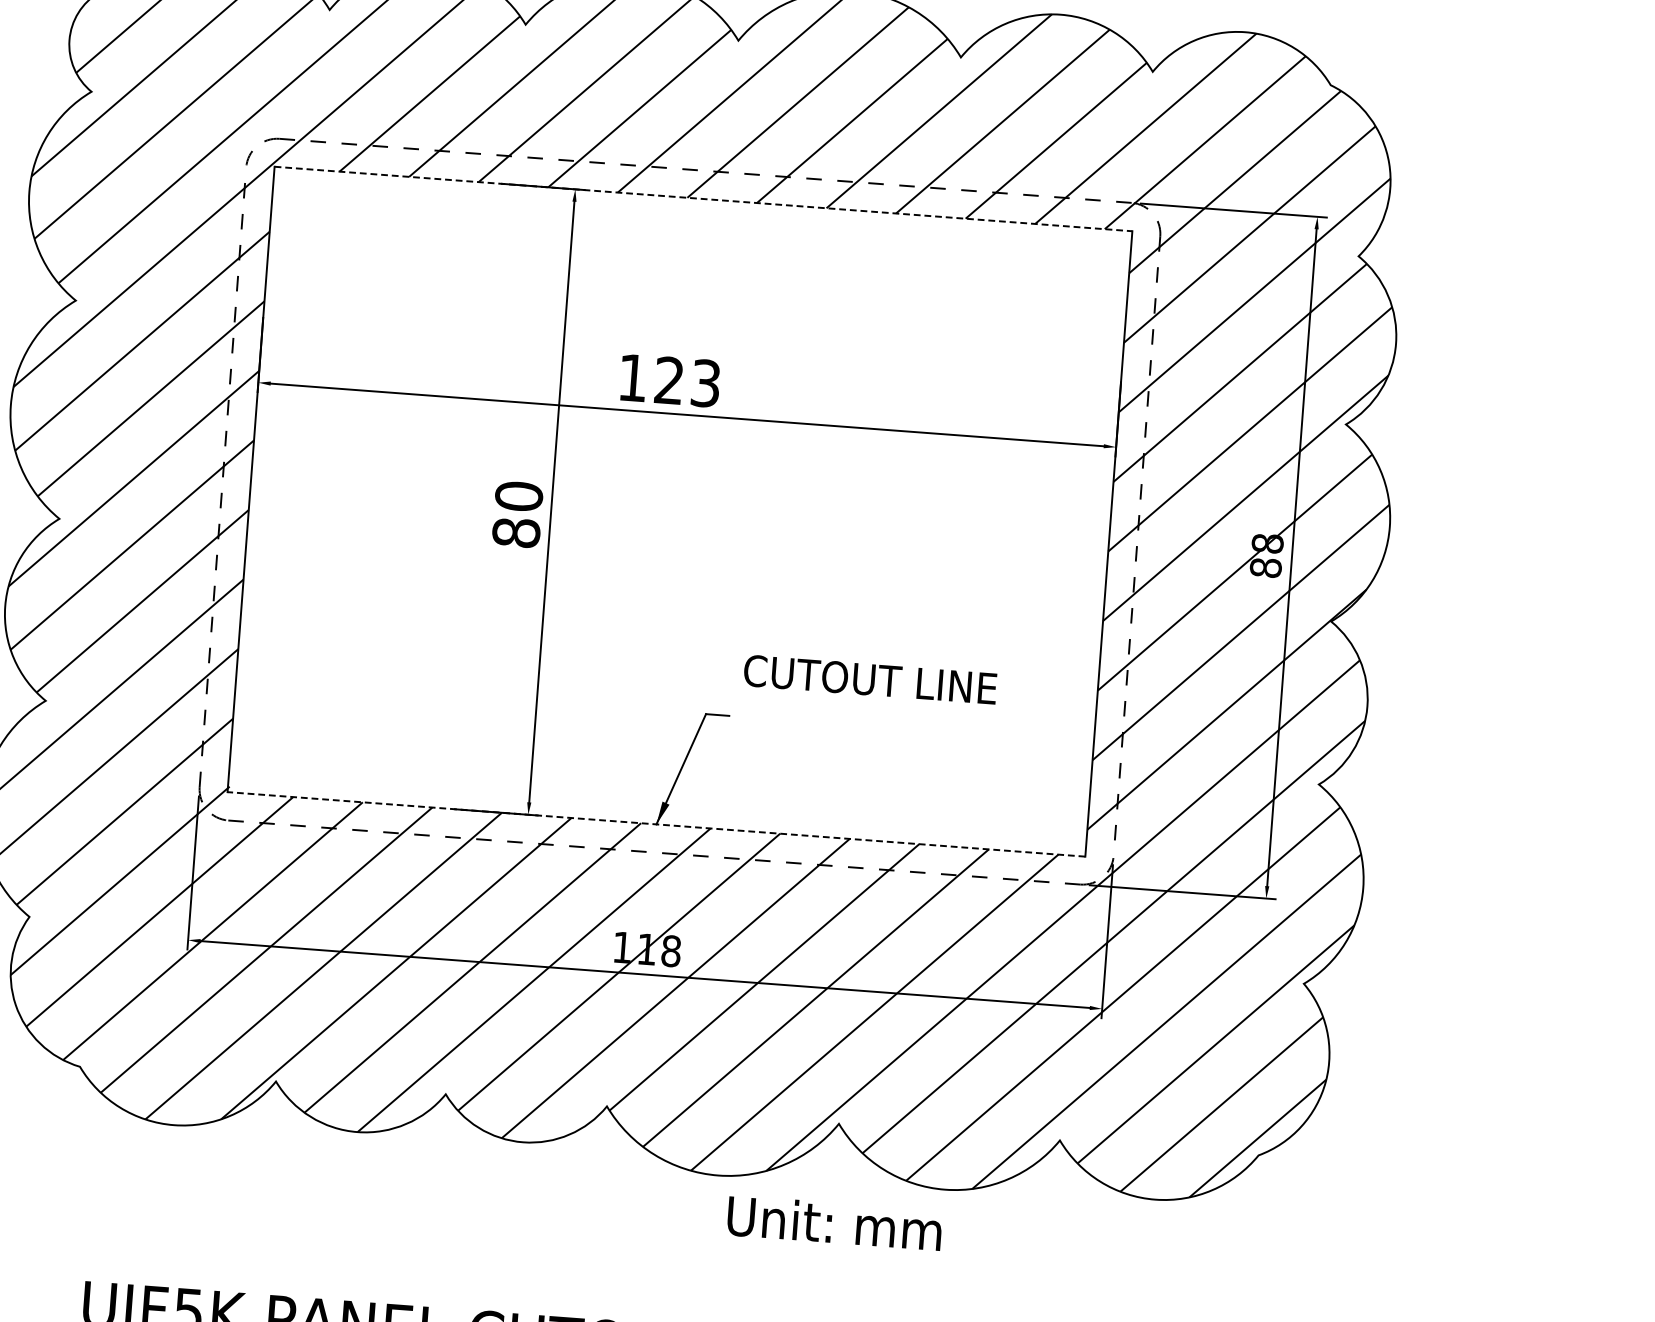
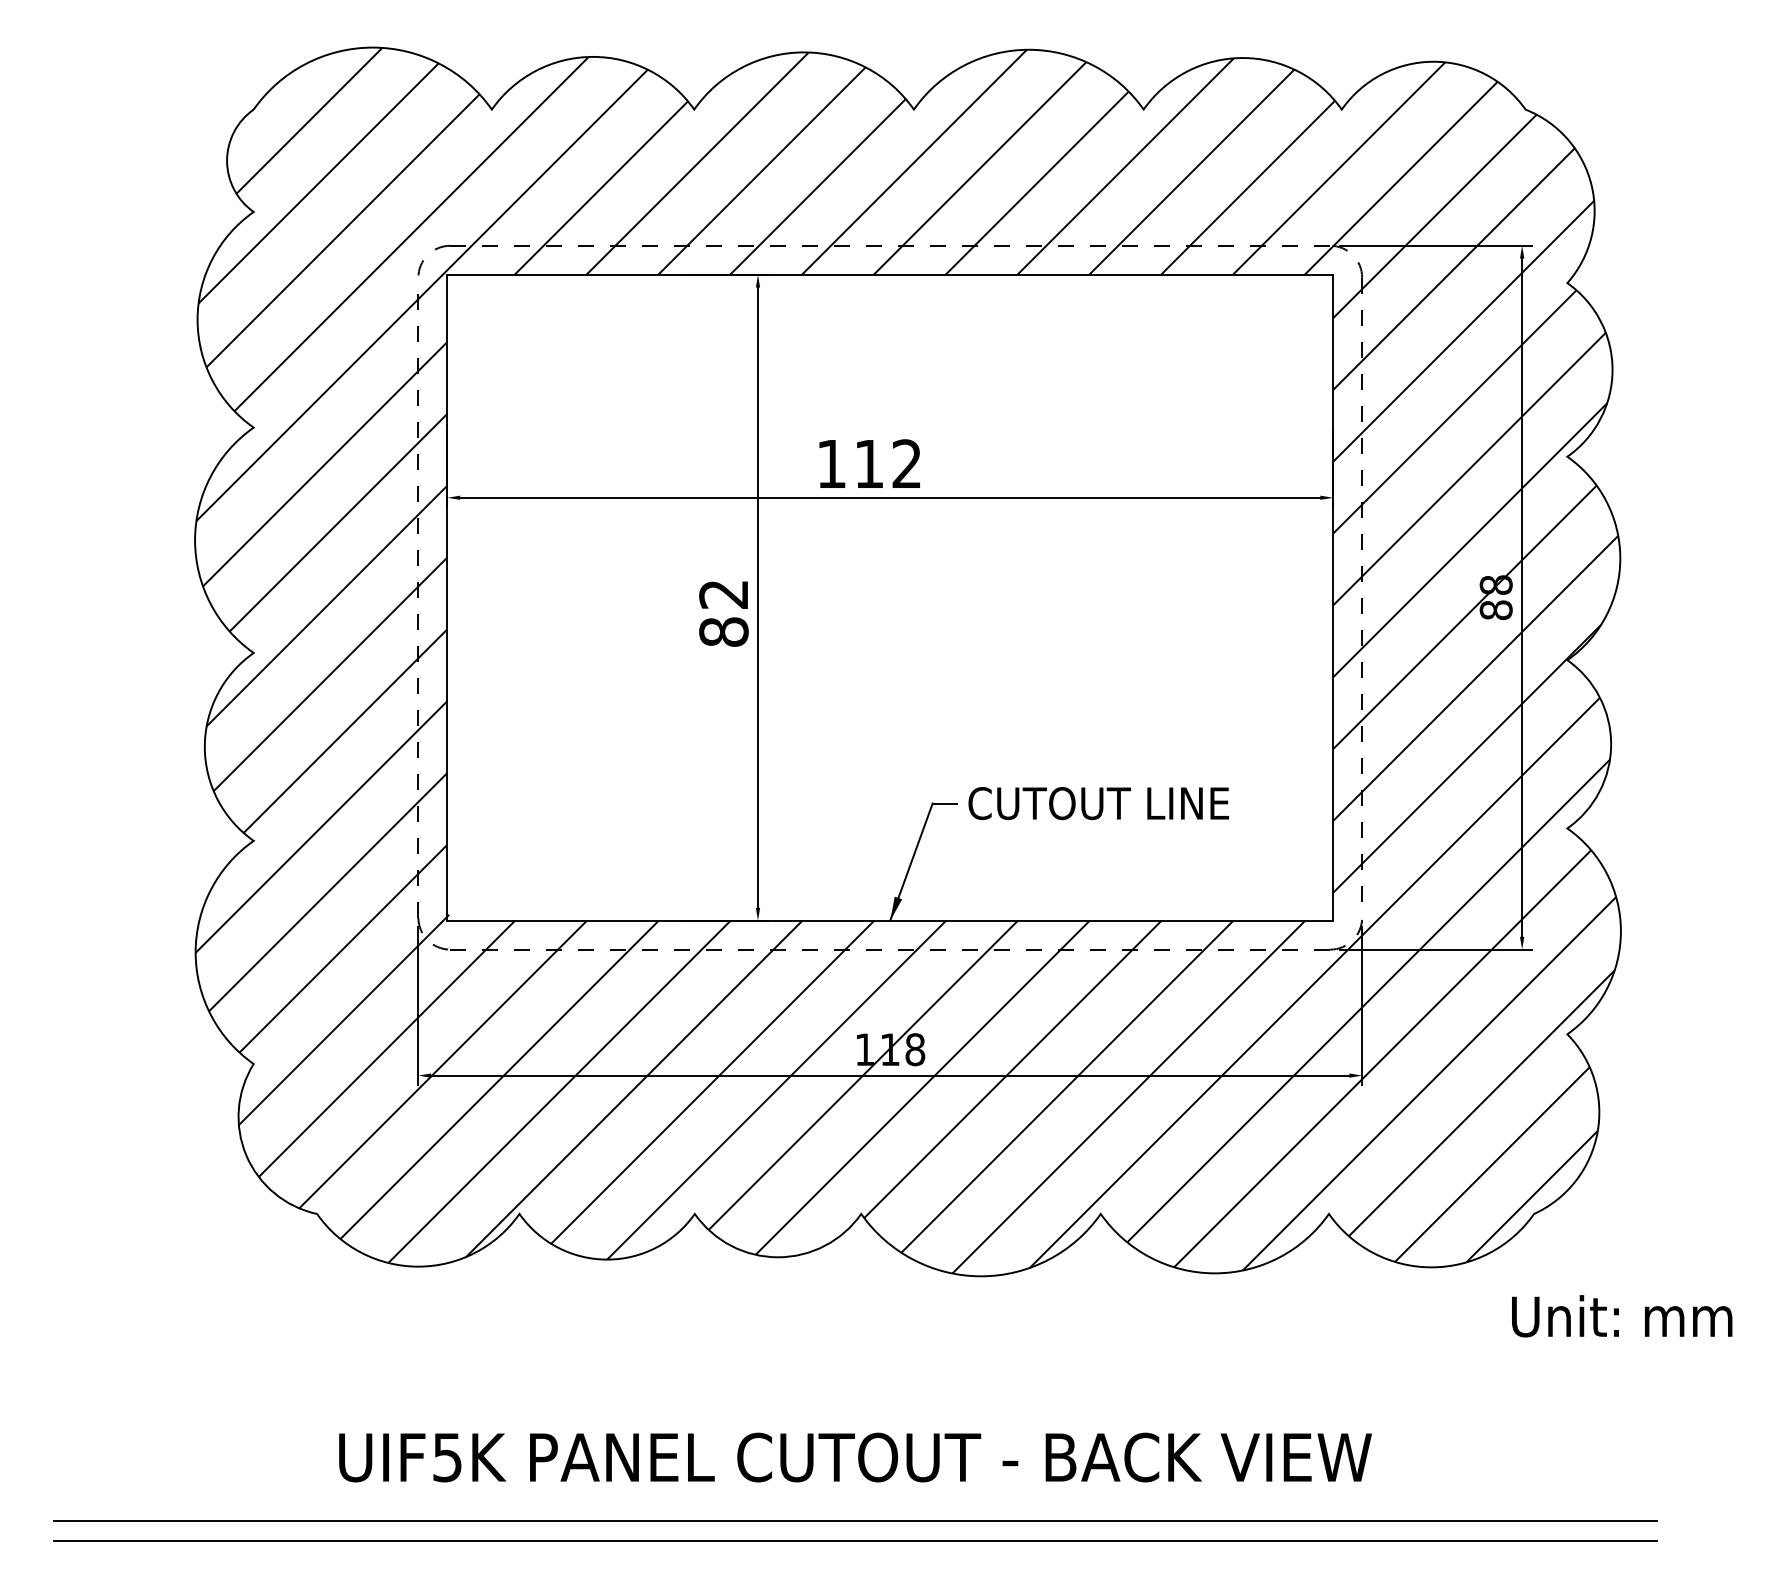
line: (703, 198) -> (890, 274), dashed -> solid
text: (688, 381) -> (888, 463), 123 -> 112
text: (518, 496) -> (723, 594), 80 -> 82
text: (870, 679) -> (1098, 803), moved
line: (656, 824) -> (890, 920), dashed -> solid
text: (835, 1223) -> (1622, 1316), moved

